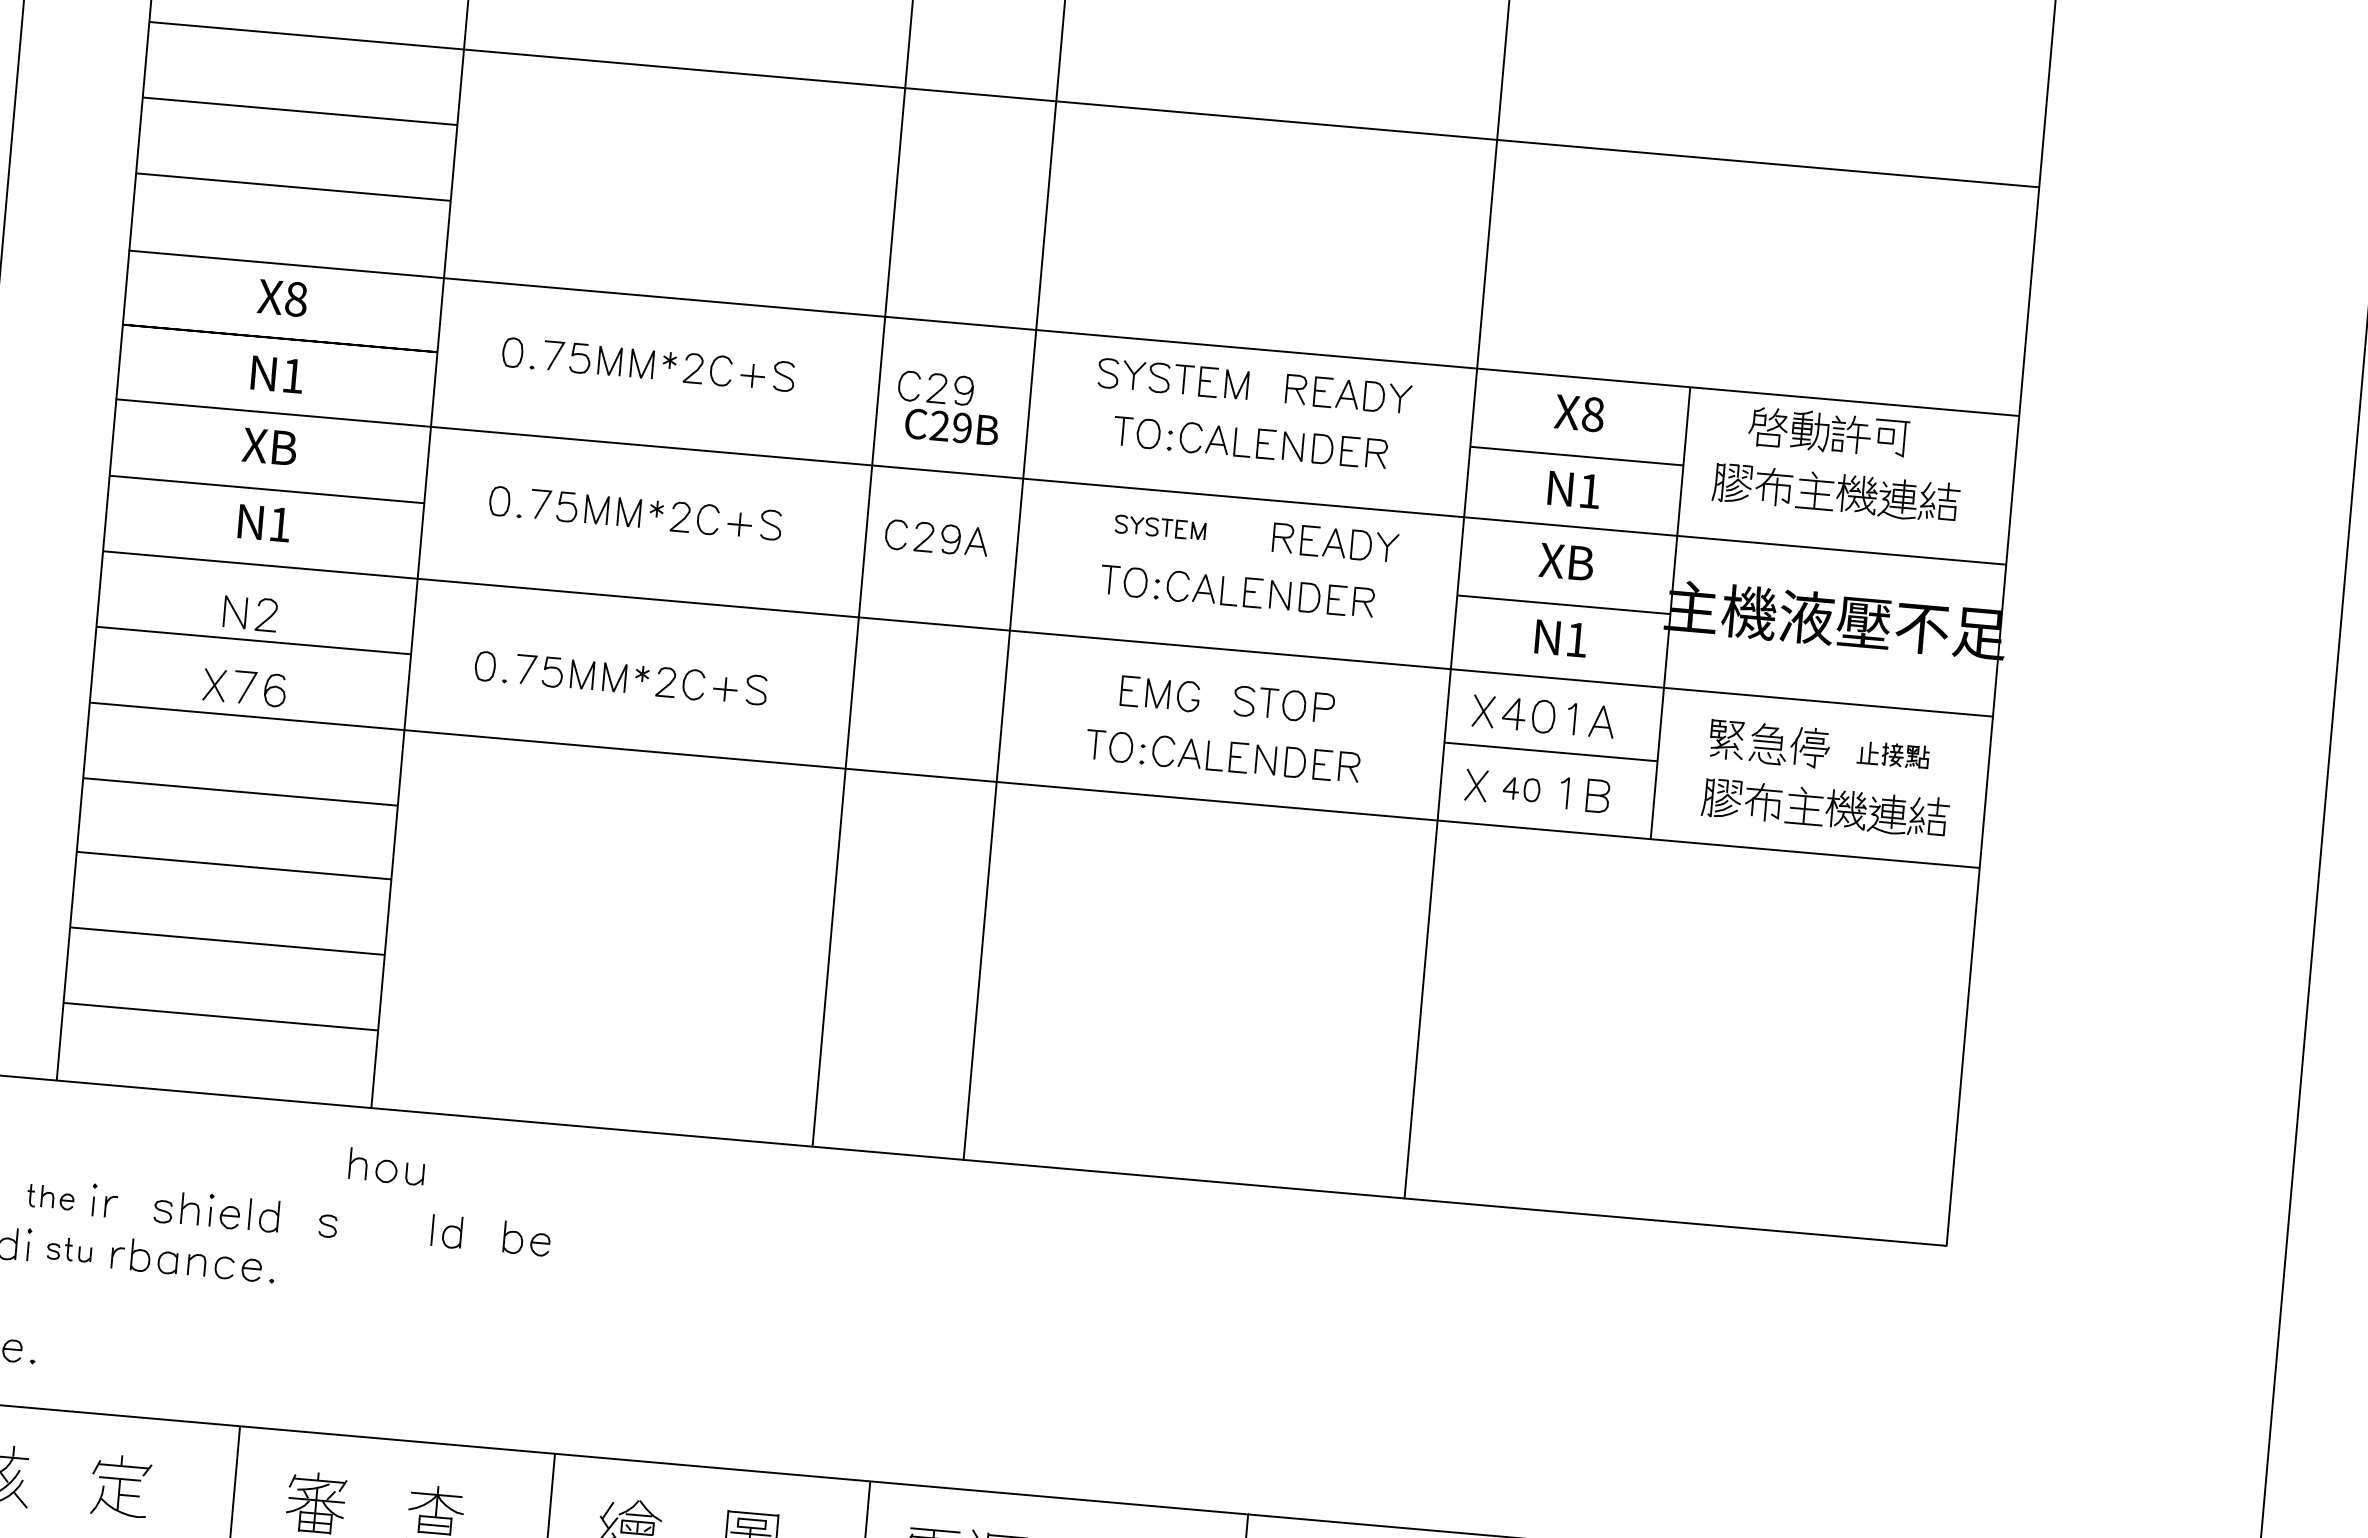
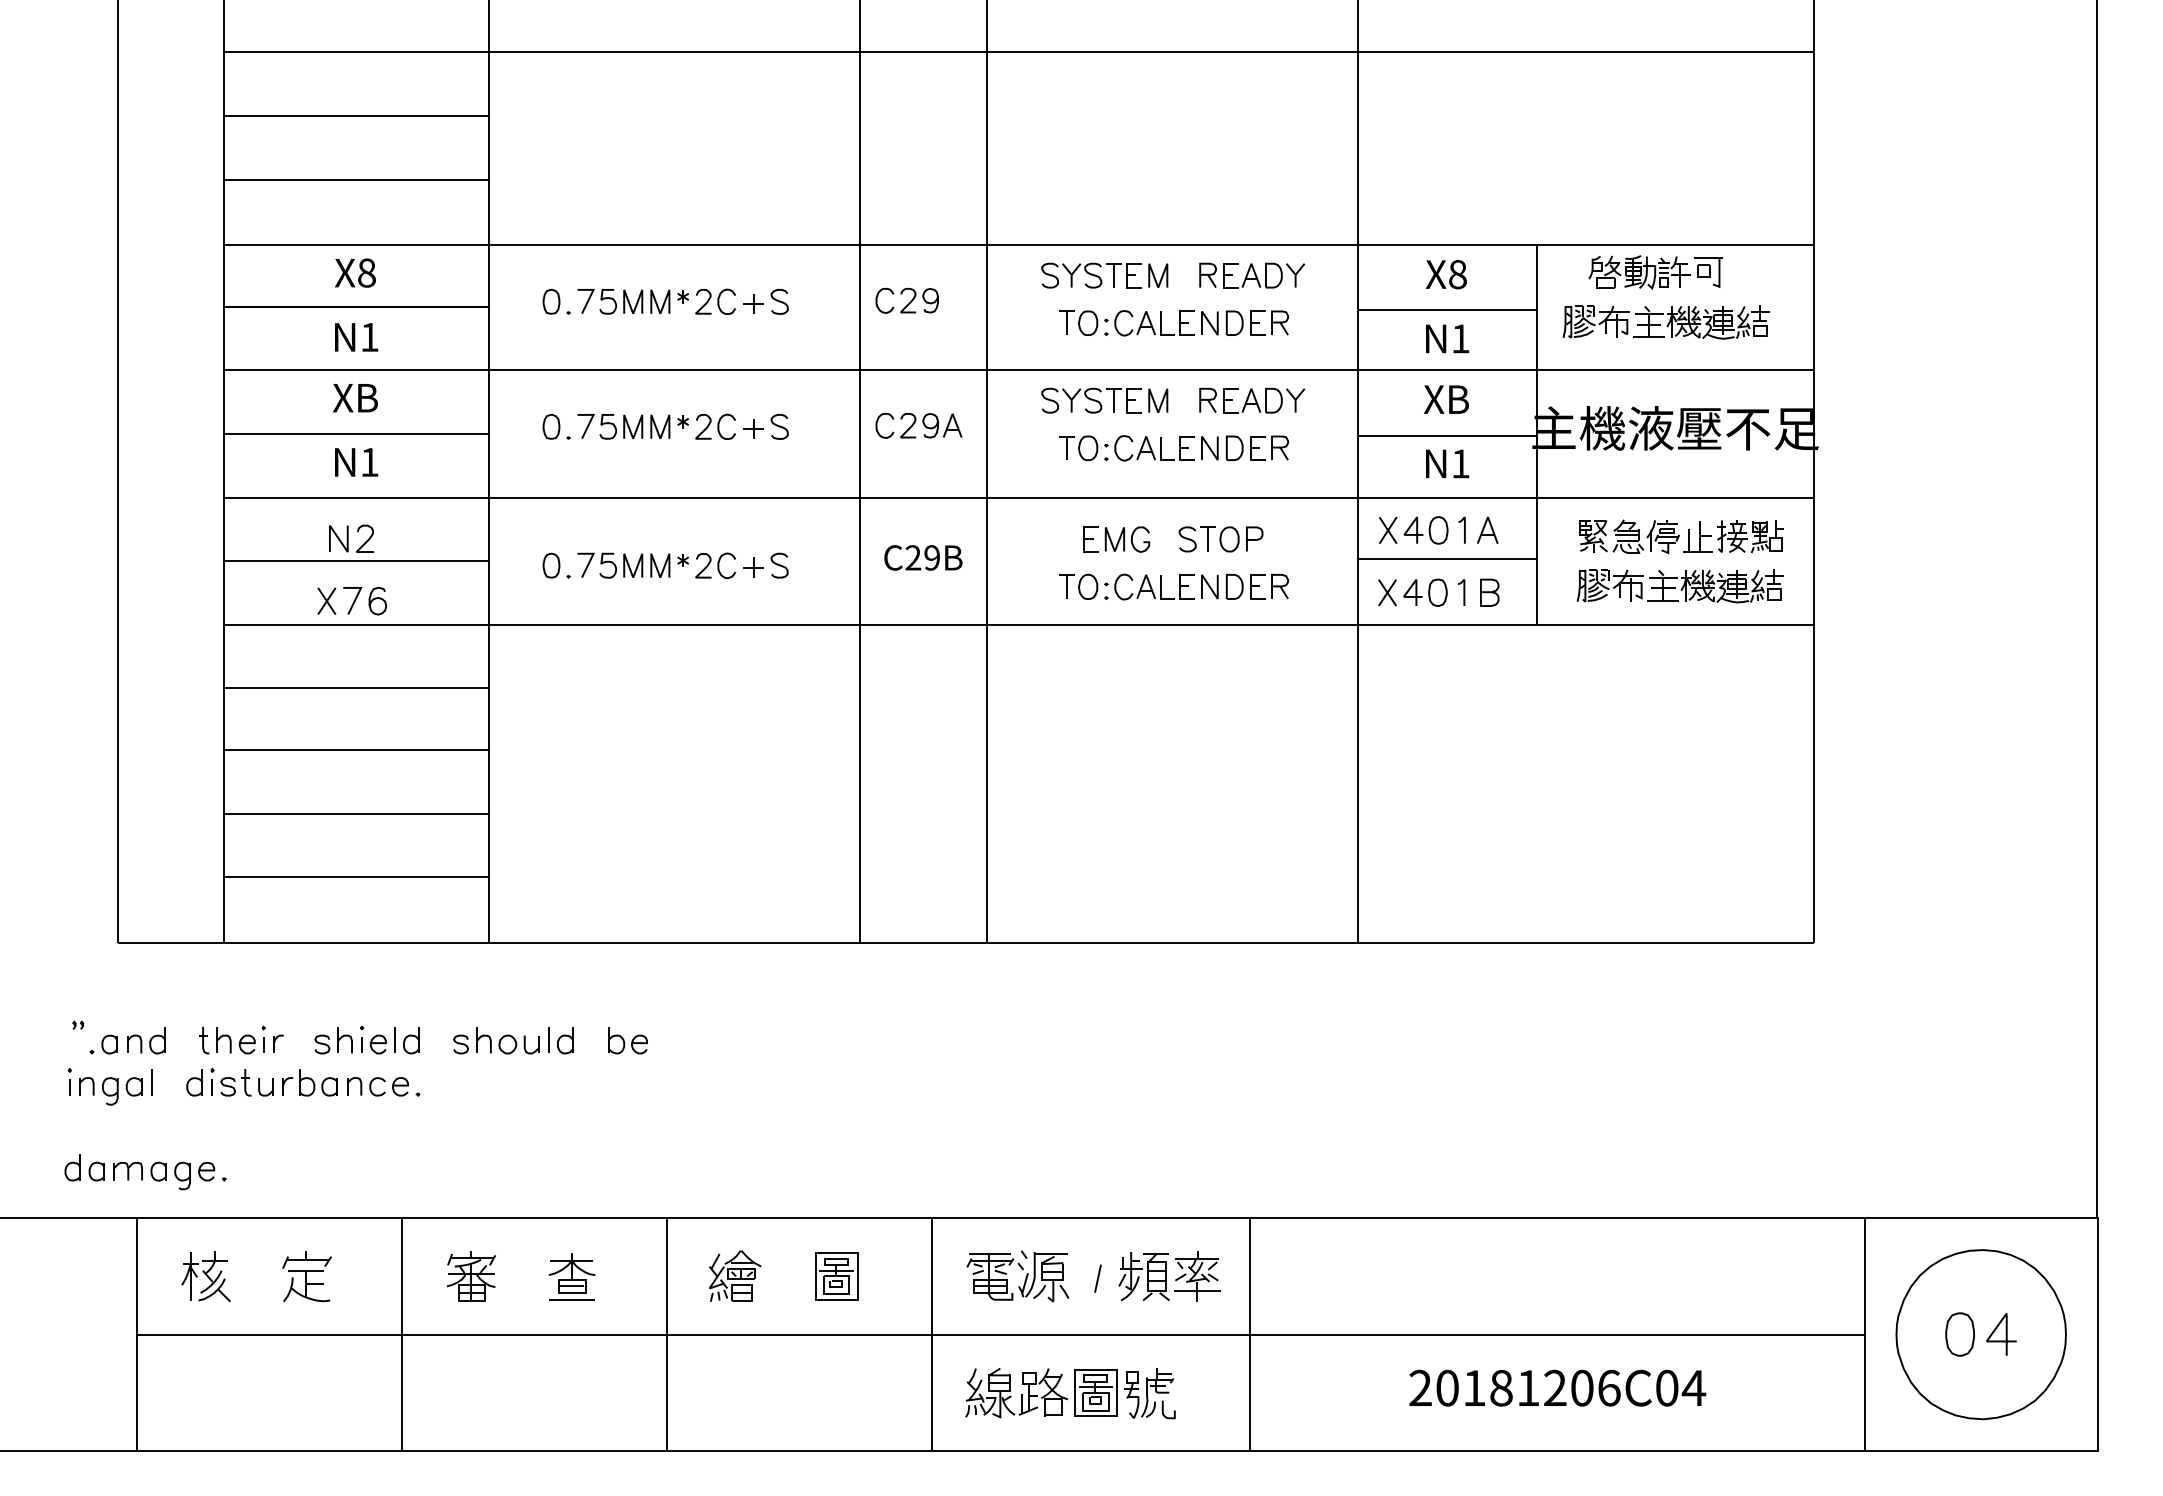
text: (951, 426) -> (923, 557), moved
part: (1159, 527) -> (1104, 400), size x1.67
part: (1893, 754) -> (1733, 536), size x1.67
part: (1521, 789) -> (1425, 592), size x1.43
part: (386, 1166) -> (507, 1040), moved
part: (50, 1197) -> (227, 1040), size x1.43
part: (69, 1249) -> (246, 1082), size x1.43

